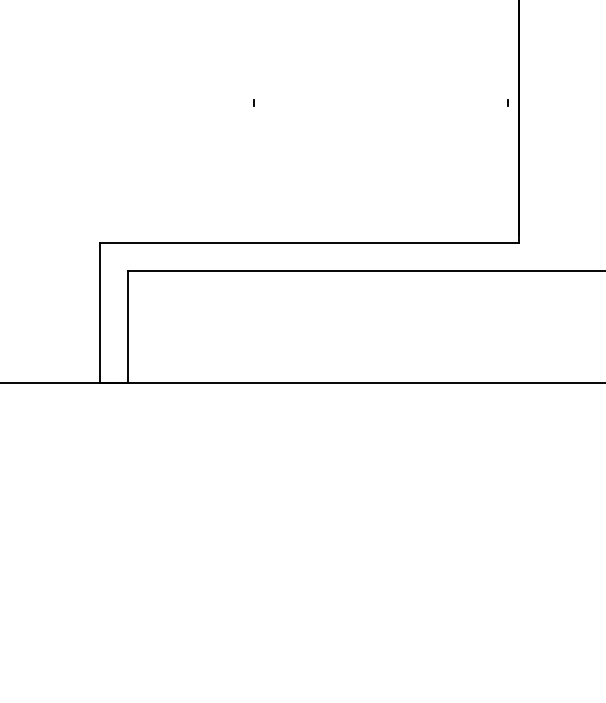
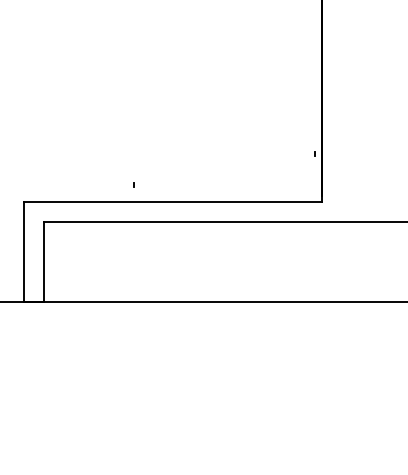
line: (253, 102) -> (133, 184), moved
line: (507, 102) -> (314, 154), moved

